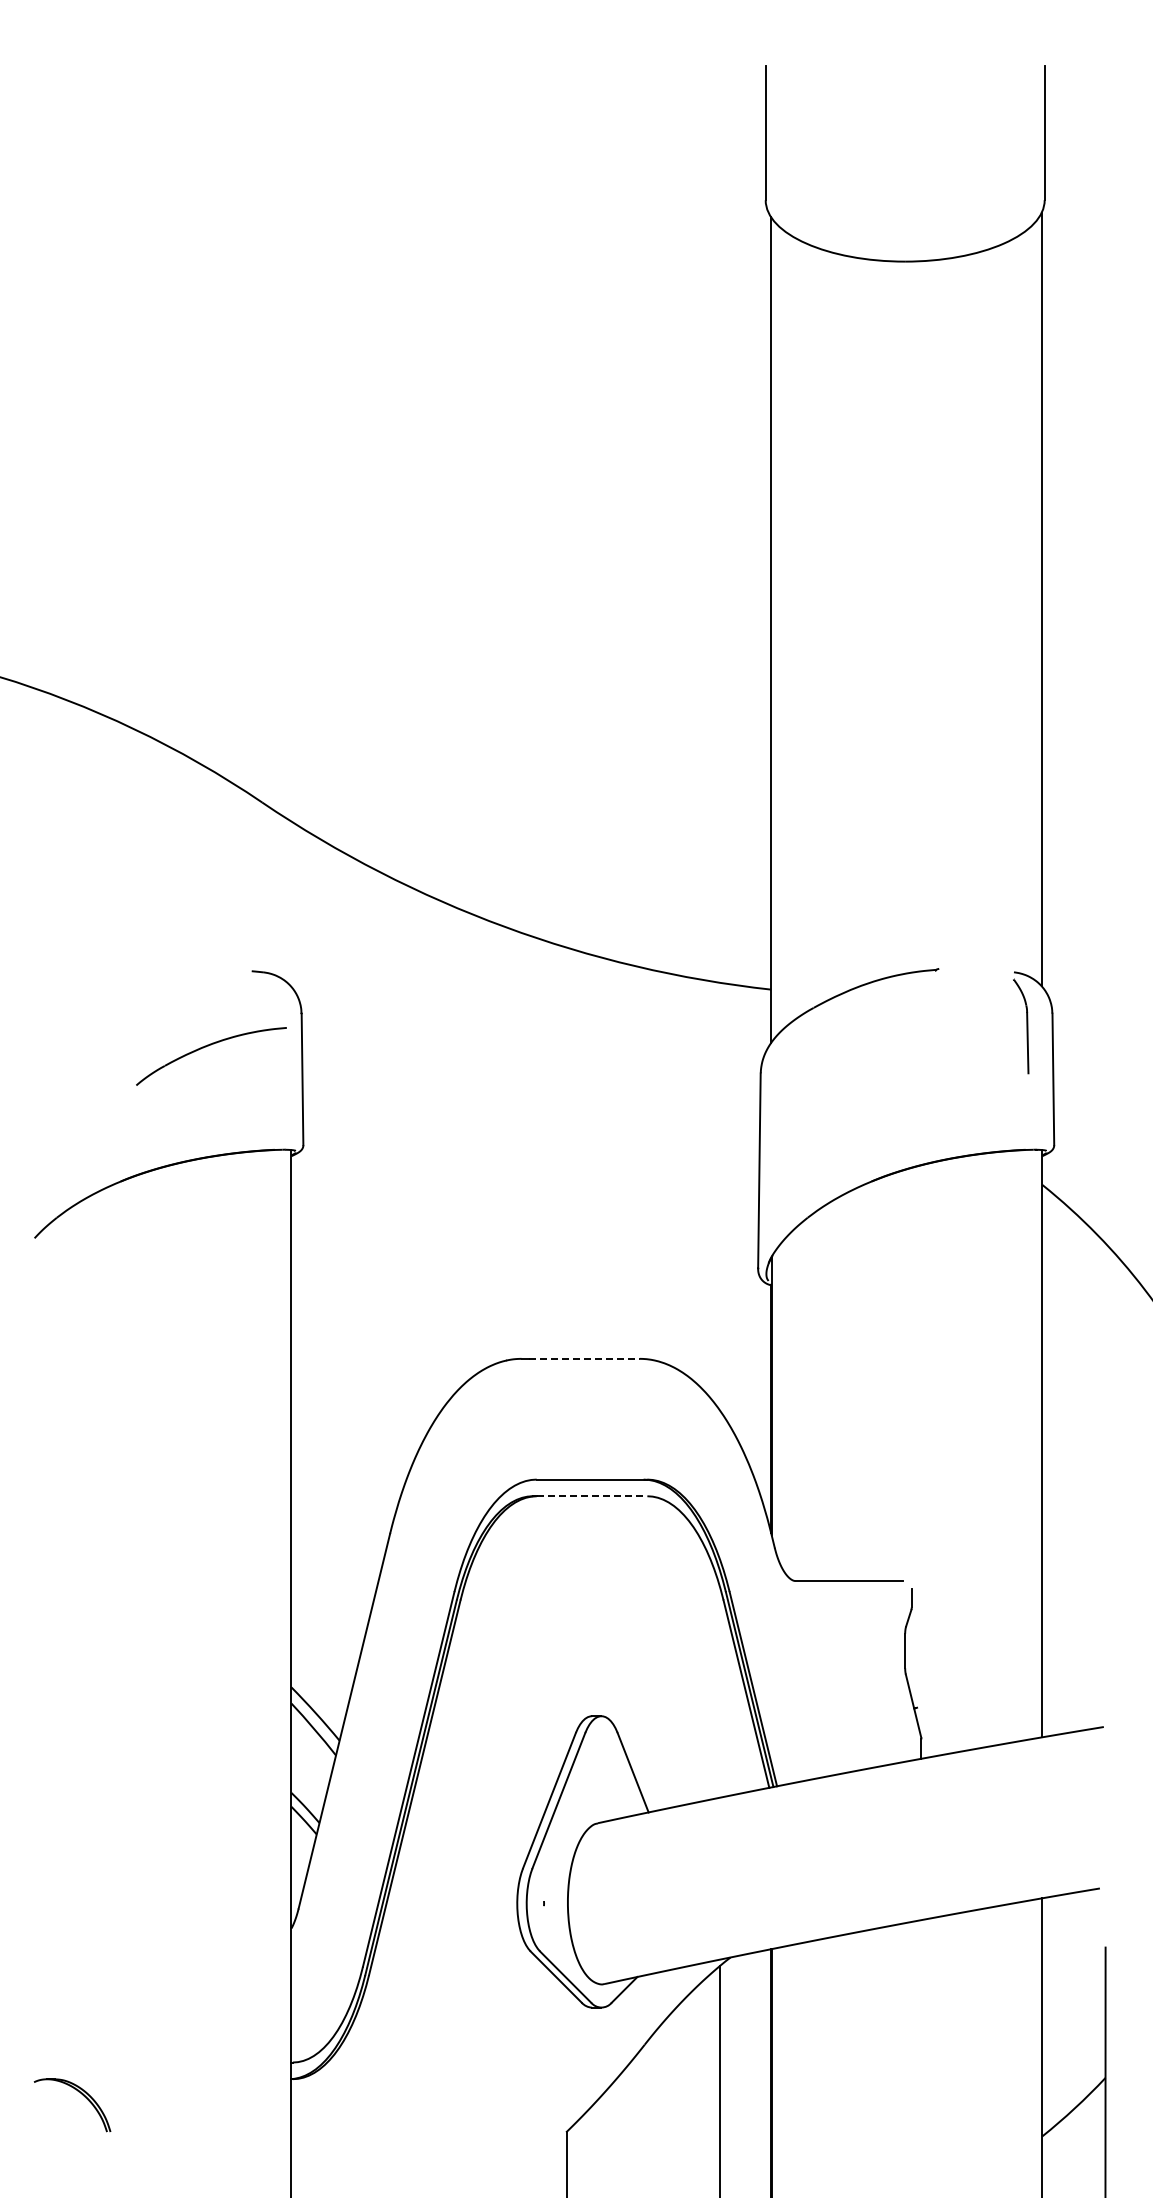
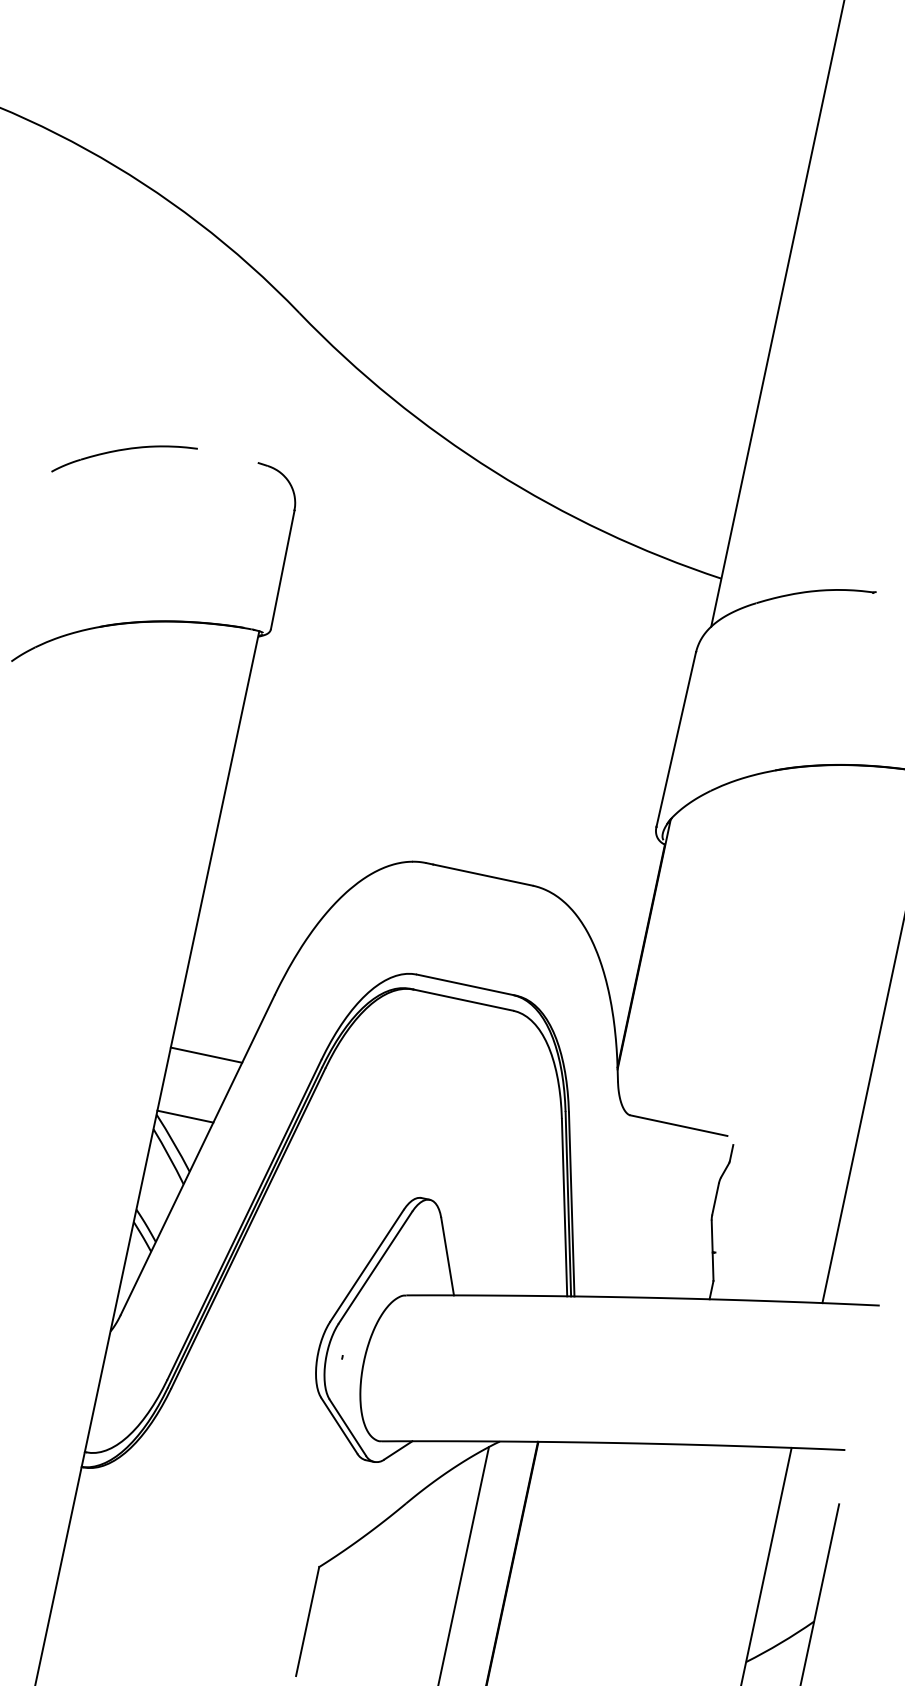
part: (206, 1047) -> (121, 451), moved
line: (584, 1358) -> (483, 874), dashed -> solid
line: (592, 1496) -> (463, 1000), dashed -> solid
line: (330, 1612) -> (206, 1054), added
line: (322, 1683) -> (185, 1117), added

